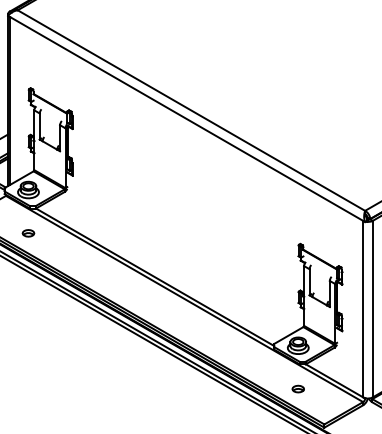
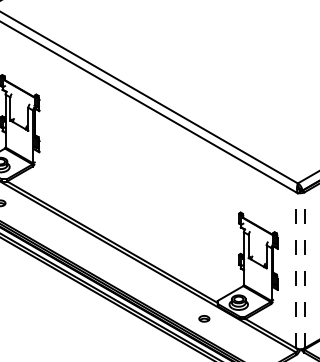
line: (363, 308) -> (296, 269), solid -> dashed
line: (372, 308) -> (304, 269), solid -> dashed
part: (297, 388) -> (203, 318), moved

